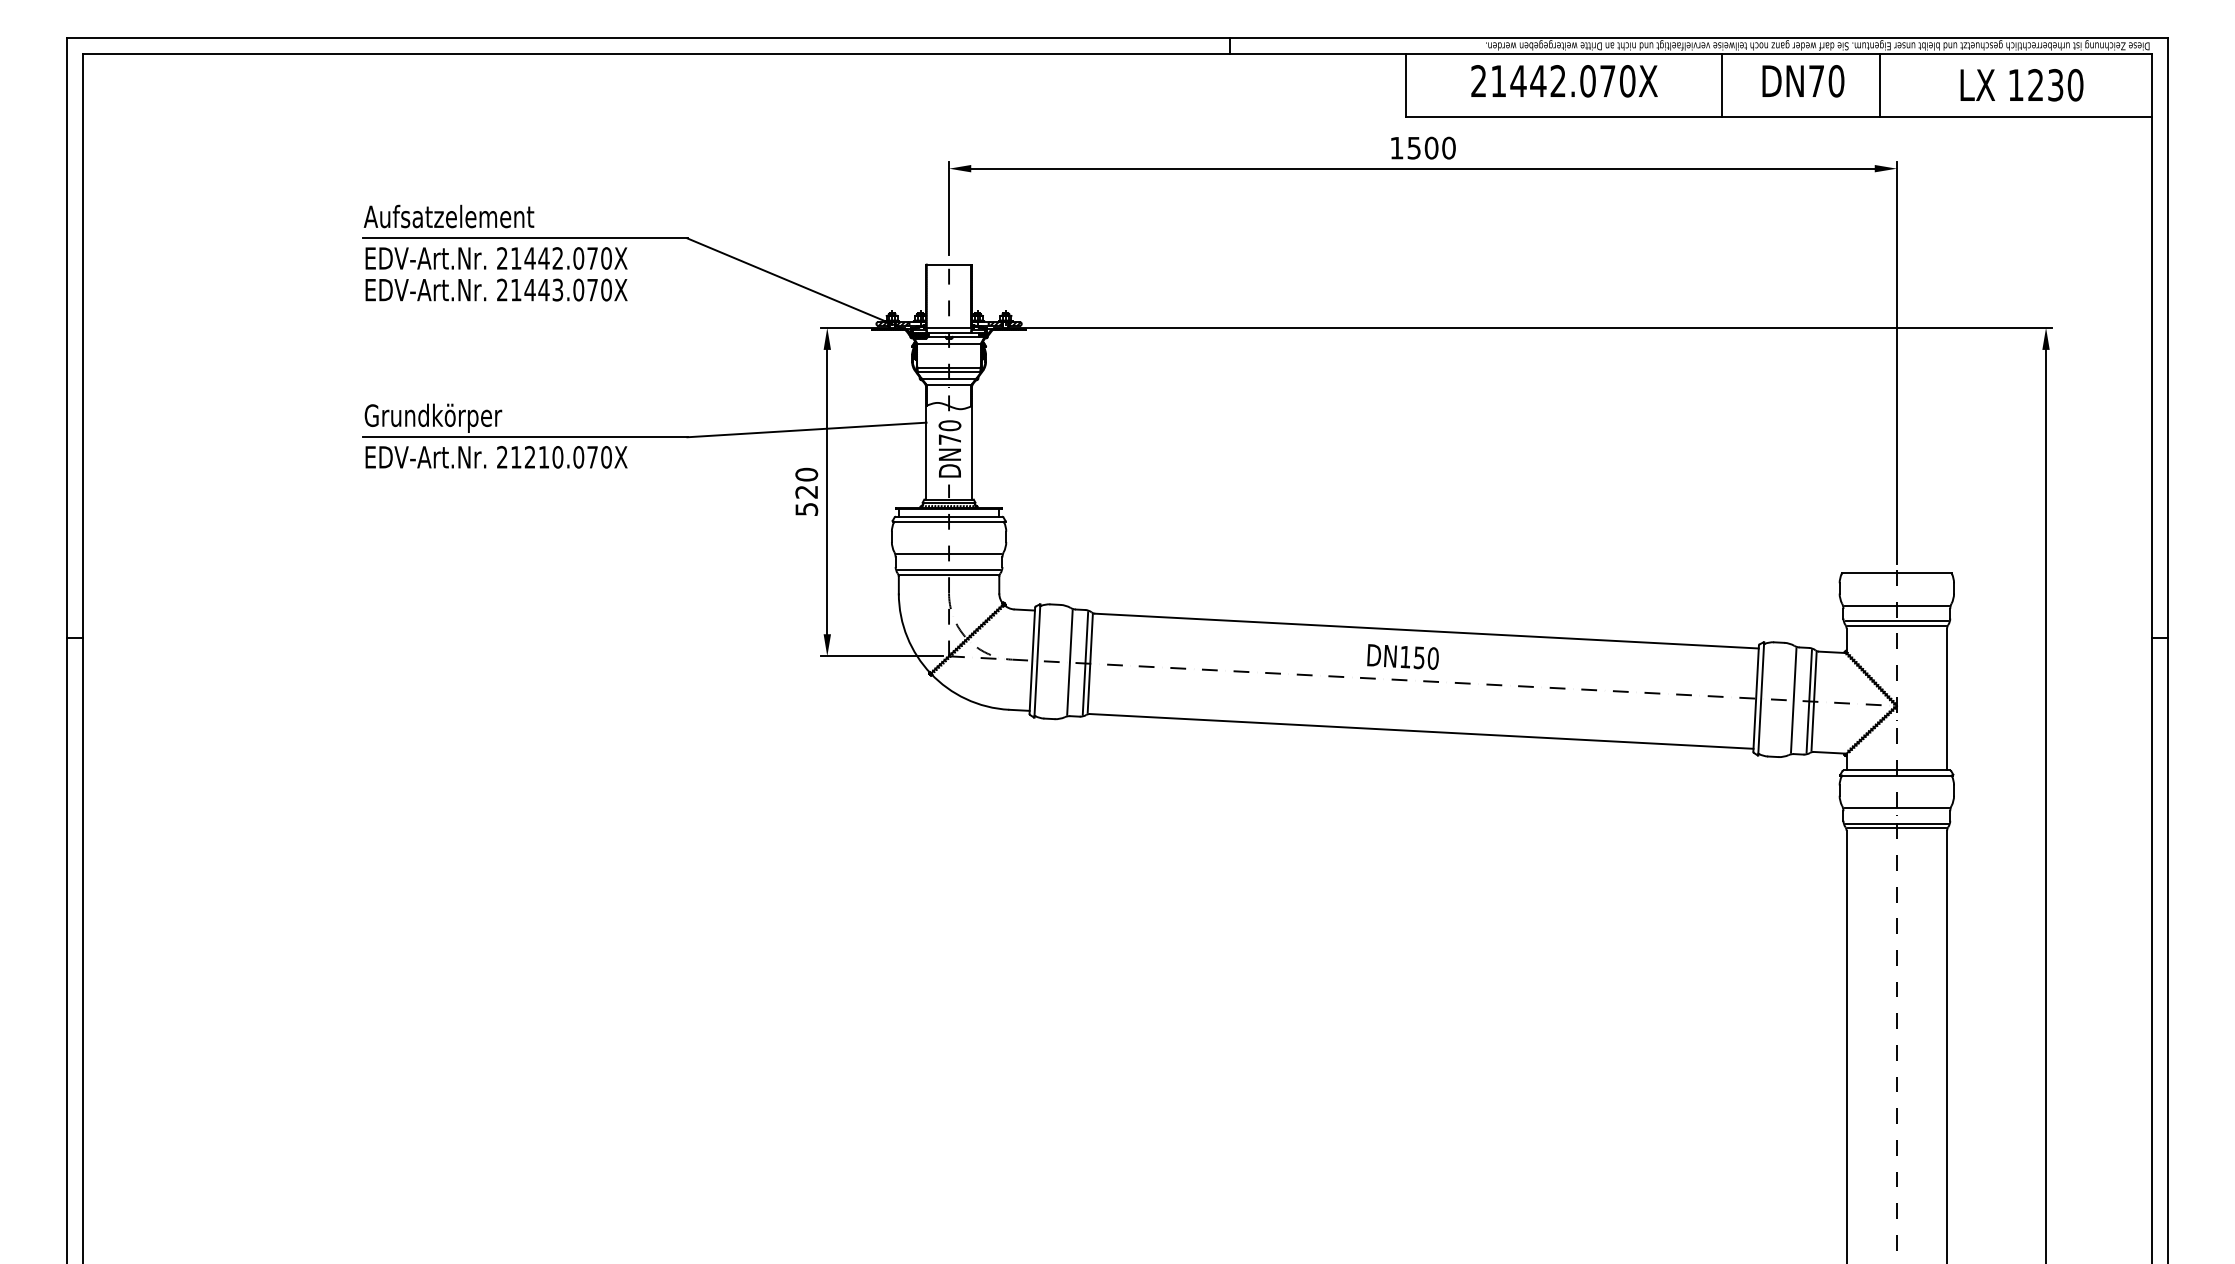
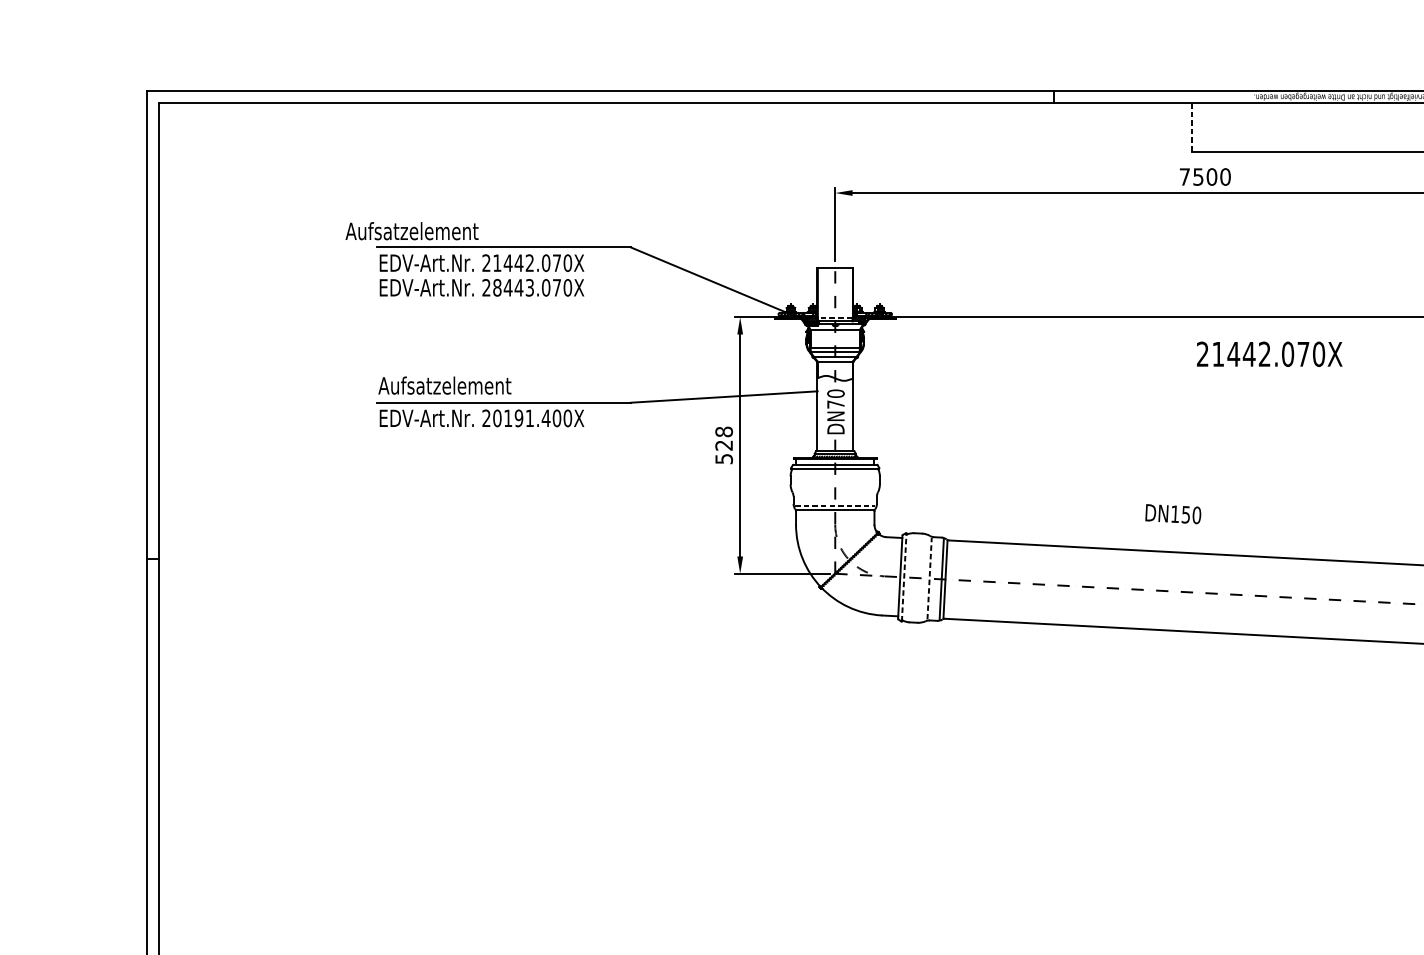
text: (1564, 81) -> (1269, 354), moved
line: (1406, 85) -> (1192, 128), solid -> dashed
text: (1396, 148) -> (1184, 177), 1500 -> 7500
text: (448, 216) -> (411, 231), moved
text: (515, 289) -> (496, 287), 21443.070X -> 28443.070X
line: (949, 328) -> (835, 317), solid -> dashed
text: (448, 417) -> (444, 387), Grundkörper -> Aufsatzelement
text: (554, 457) -> (527, 418), 21210.070X -> 20191.400X
text: (806, 474) -> (723, 431), 520 -> 528
line: (948, 554) -> (834, 494), removed
line: (949, 569) -> (835, 505), solid -> dashed
text: (1402, 656) -> (1172, 513), moved
line: (1037, 660) -> (904, 577), solid -> dashed
line: (1069, 662) -> (929, 578), solid -> dashed

